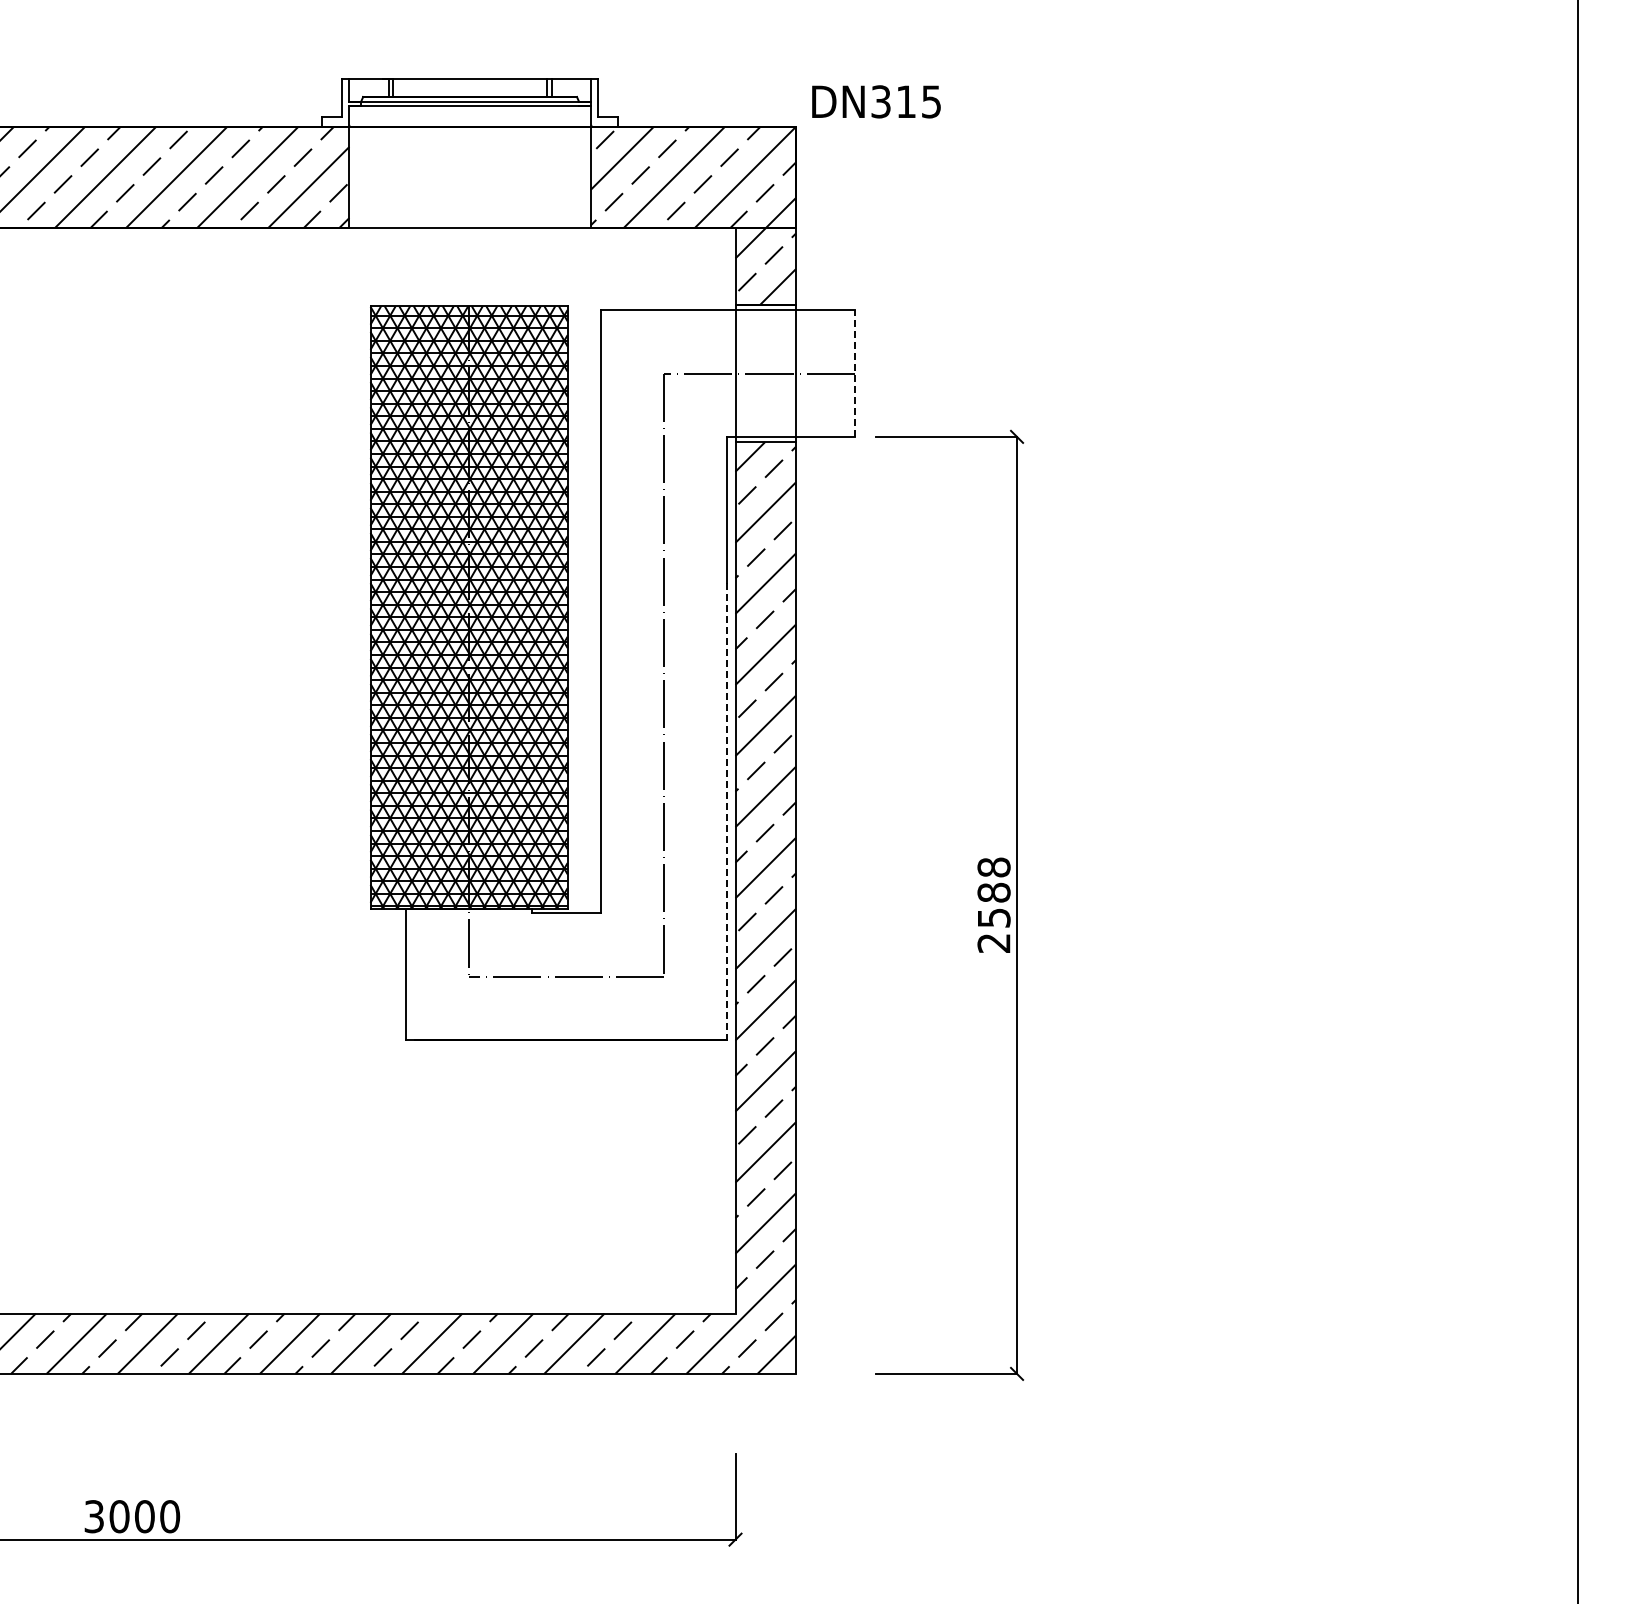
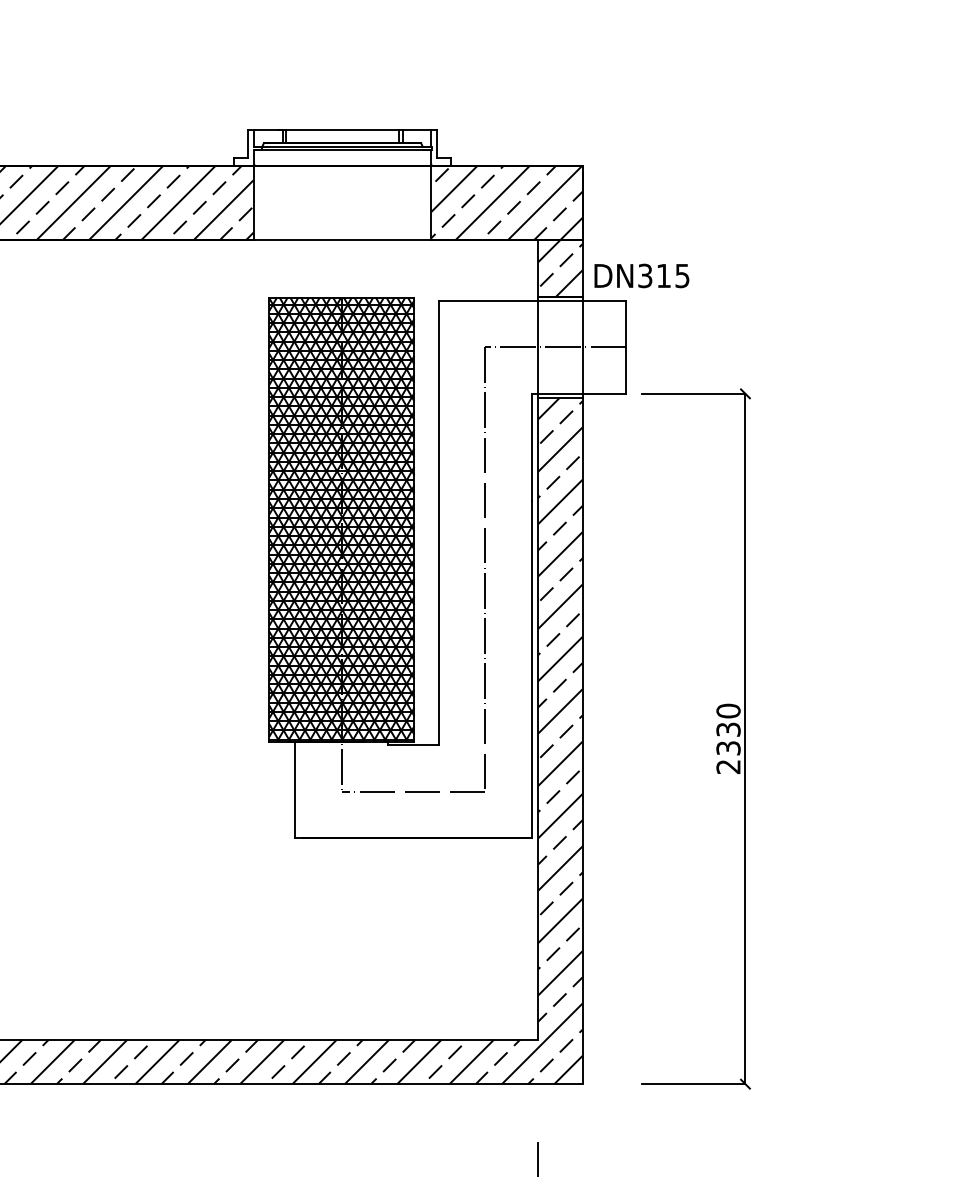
text: (876, 101) -> (641, 275), moved
line: (854, 373) -> (625, 347), dashed -> solid
line: (727, 811) -> (532, 669), dashed -> solid
text: (993, 892) -> (728, 729), 2588 -> 2330

